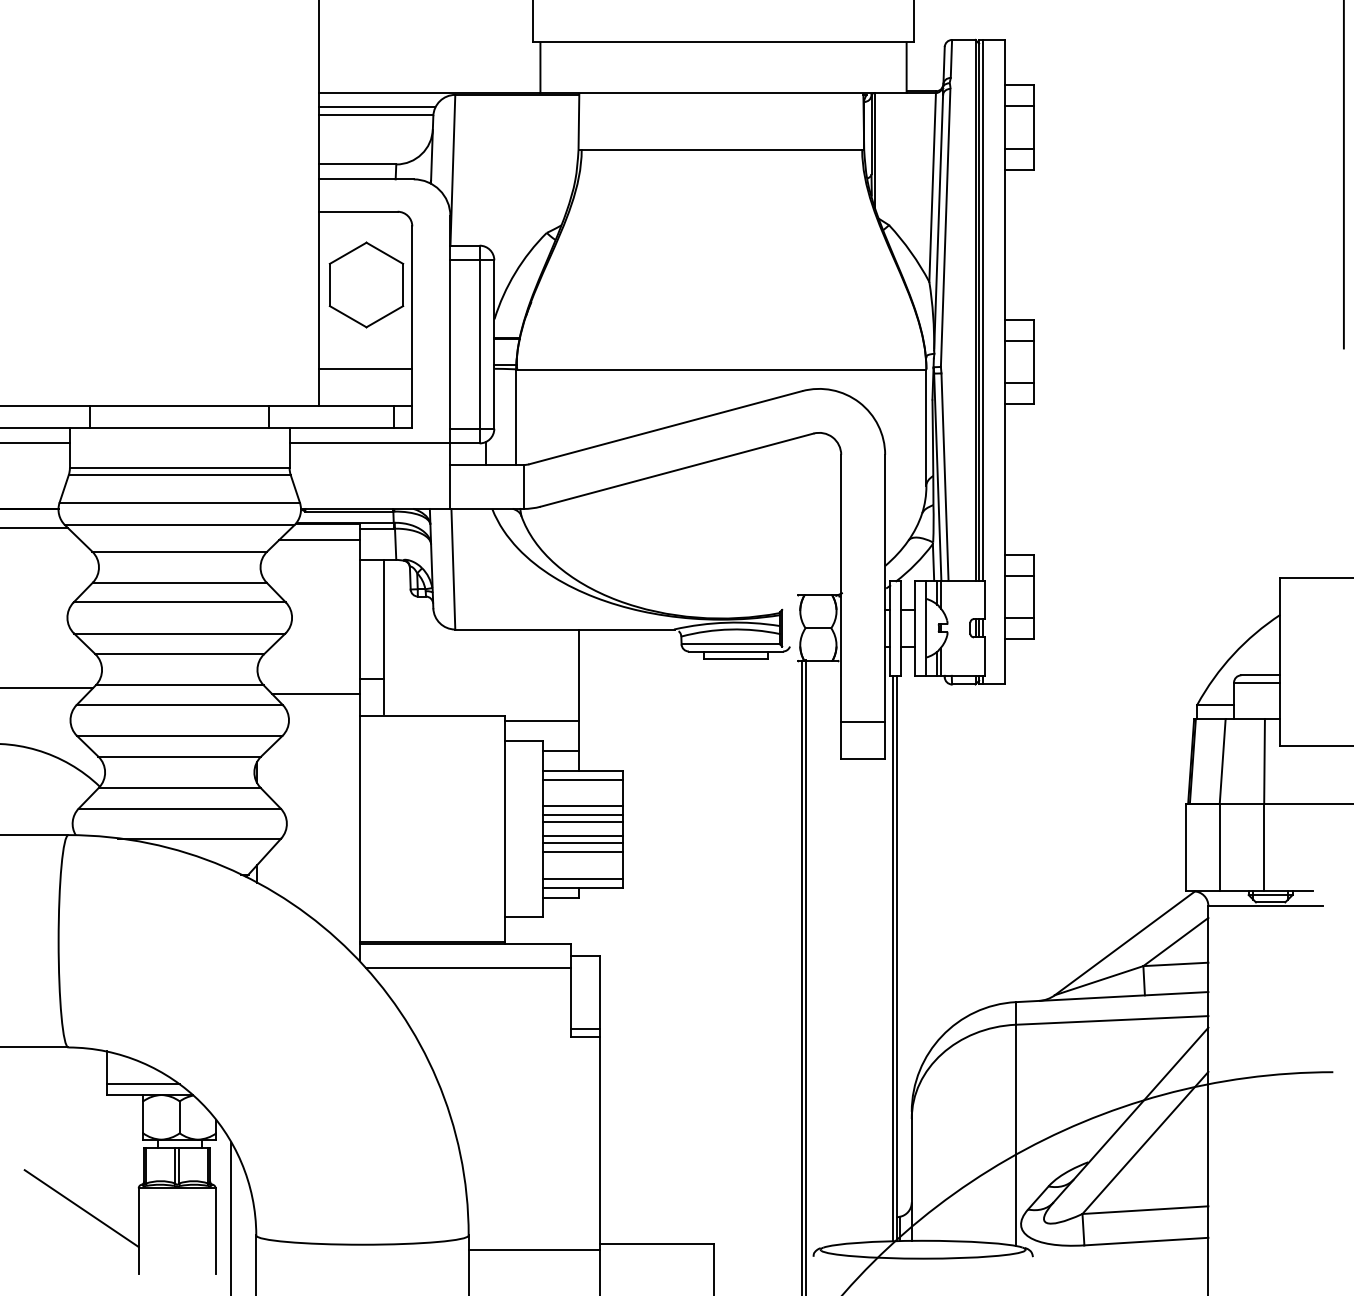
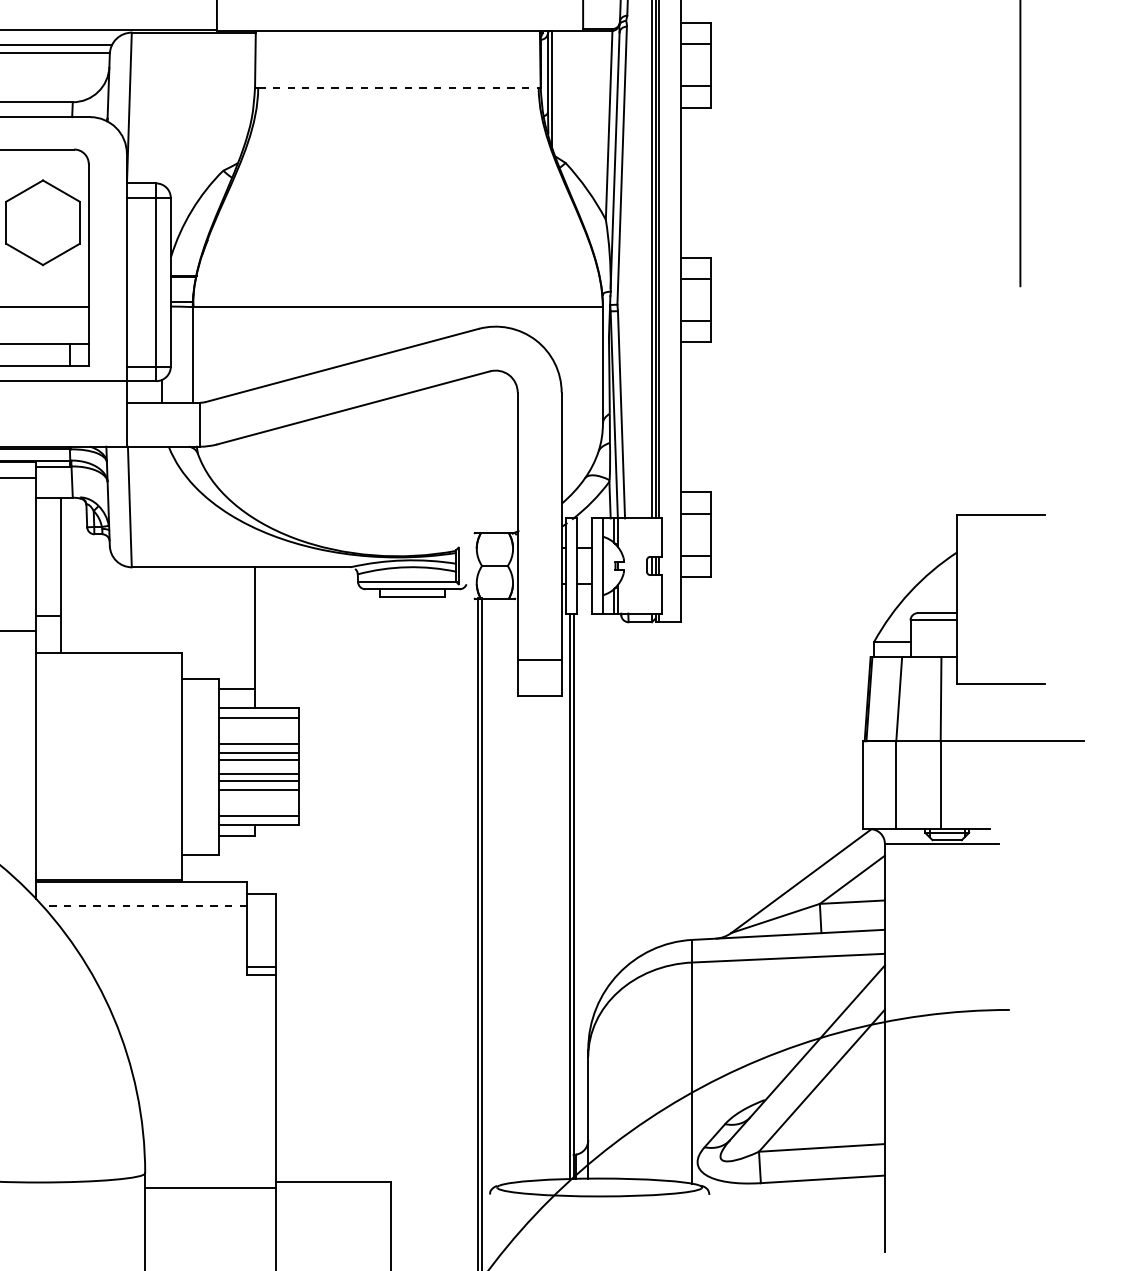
line: (722, 149) -> (399, 87), solid -> dashed
line: (541, 721) -> (218, 659), removed
line: (467, 968) -> (144, 906), solid -> dashed

